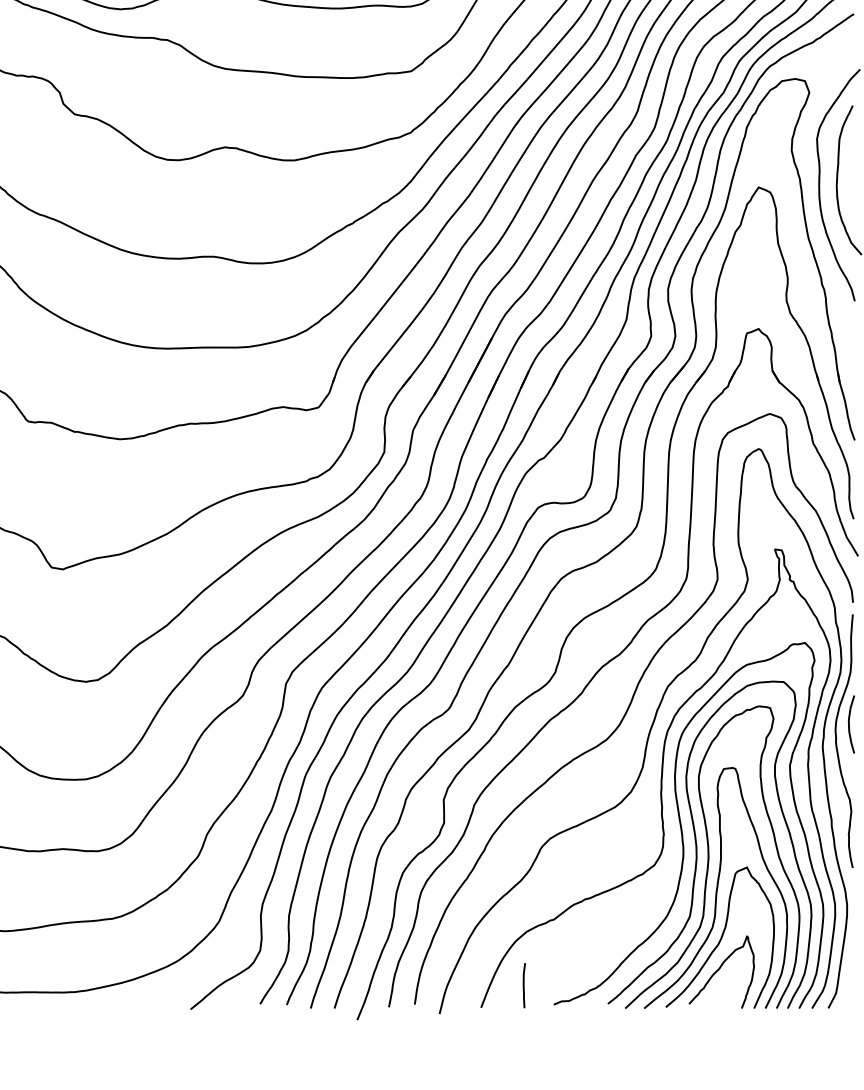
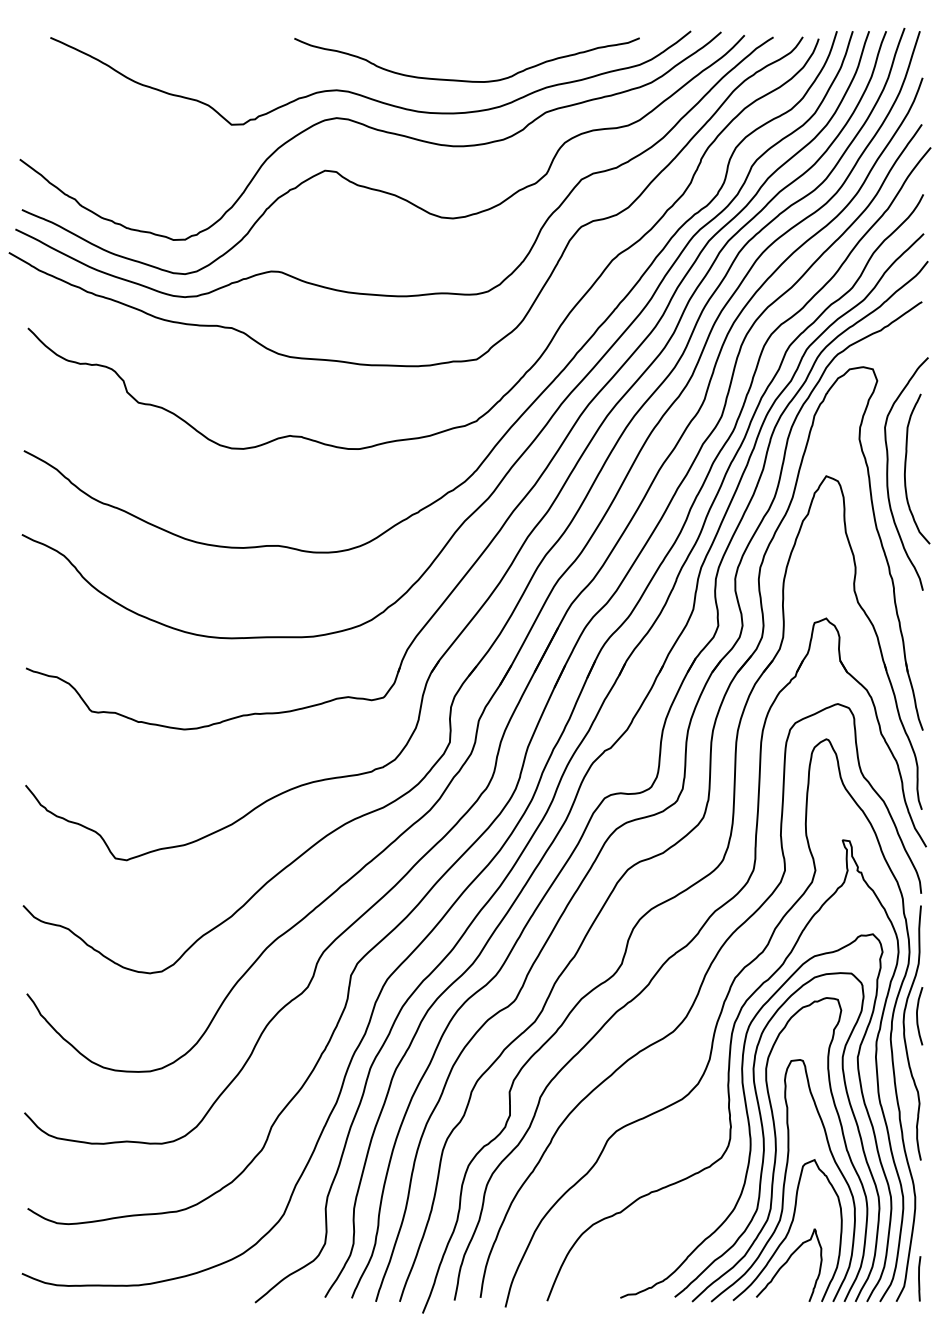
line: (524, 985) -> (919, 1278), moved

